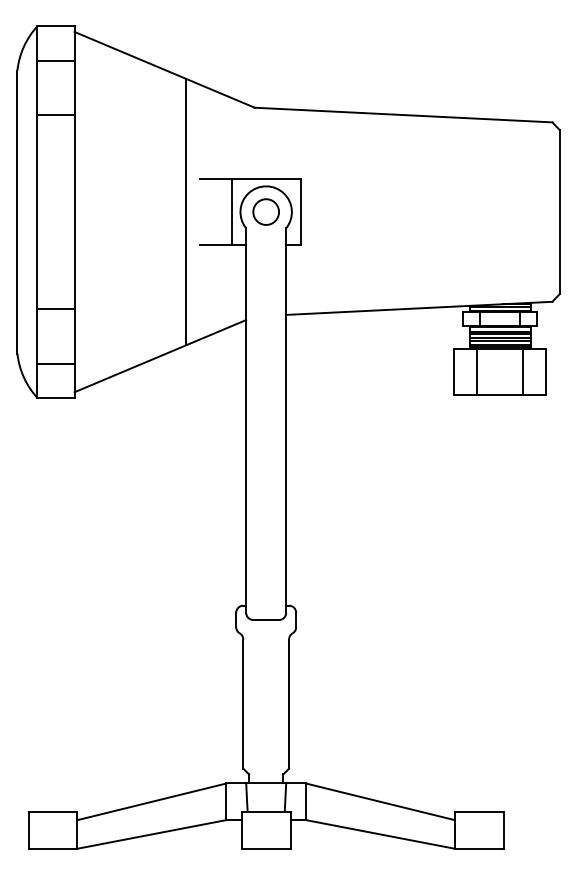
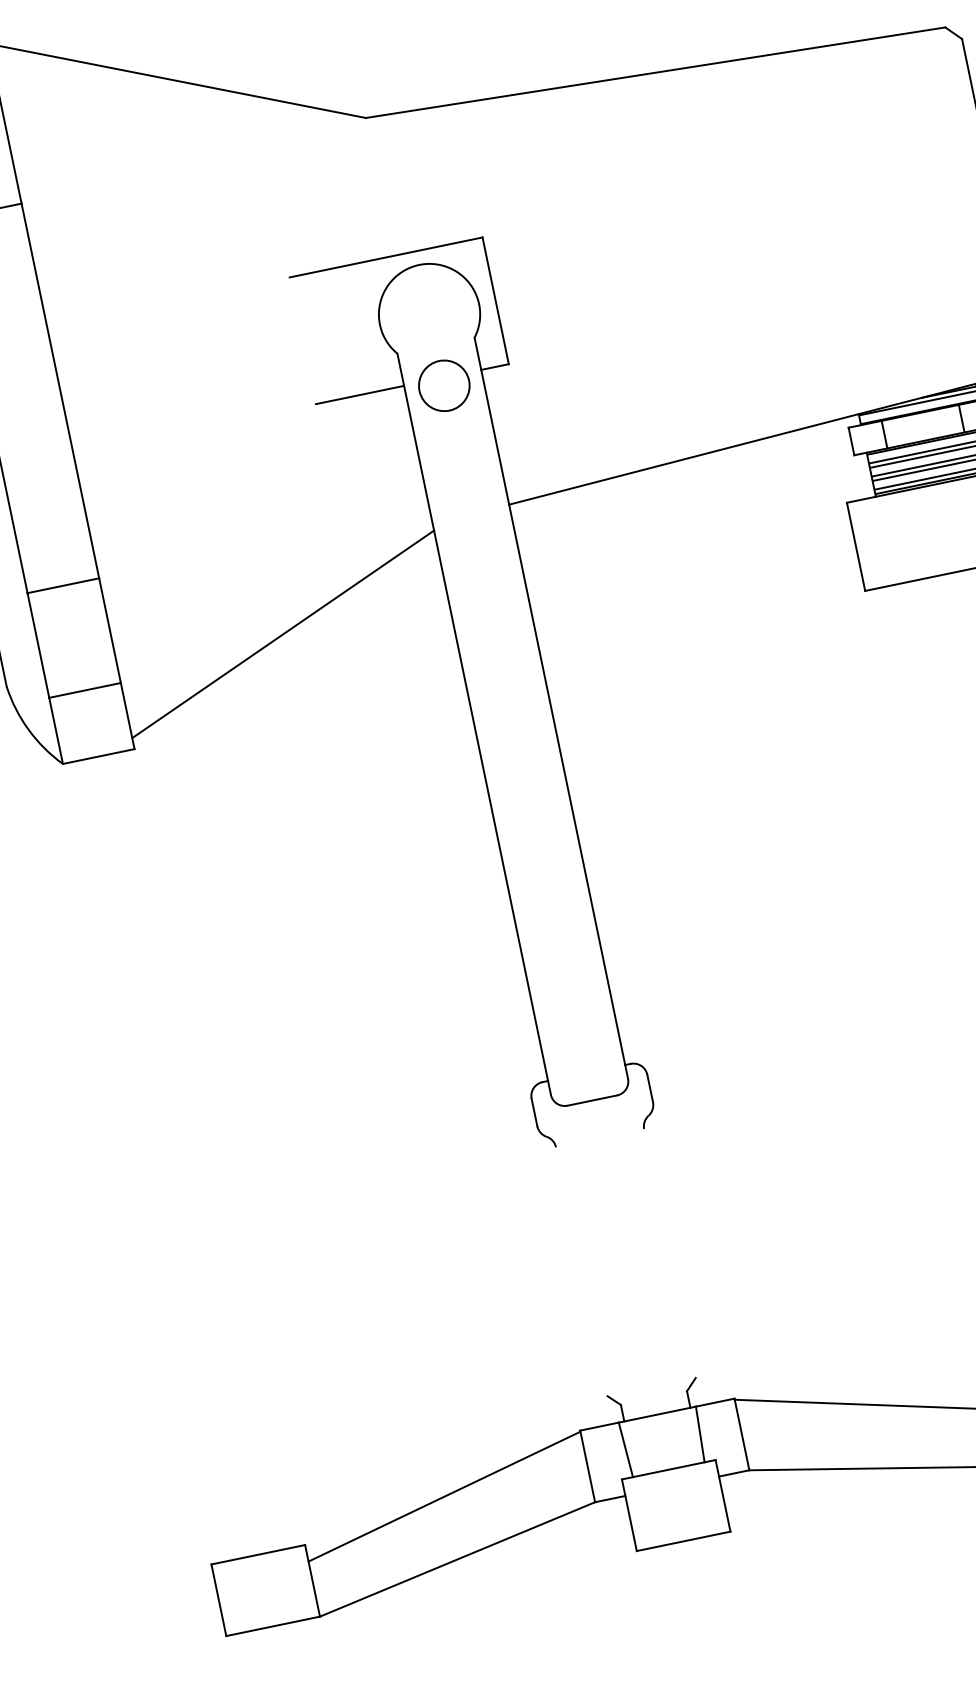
line: (186, 211) -> (275, 345), removed
line: (231, 211) -> (362, 327), removed
circle: (265, 211) -> (442, 384), moved
line: (477, 371) -> (900, 537), removed
line: (243, 703) -> (581, 1270), removed
line: (289, 703) -> (670, 1252), removed

